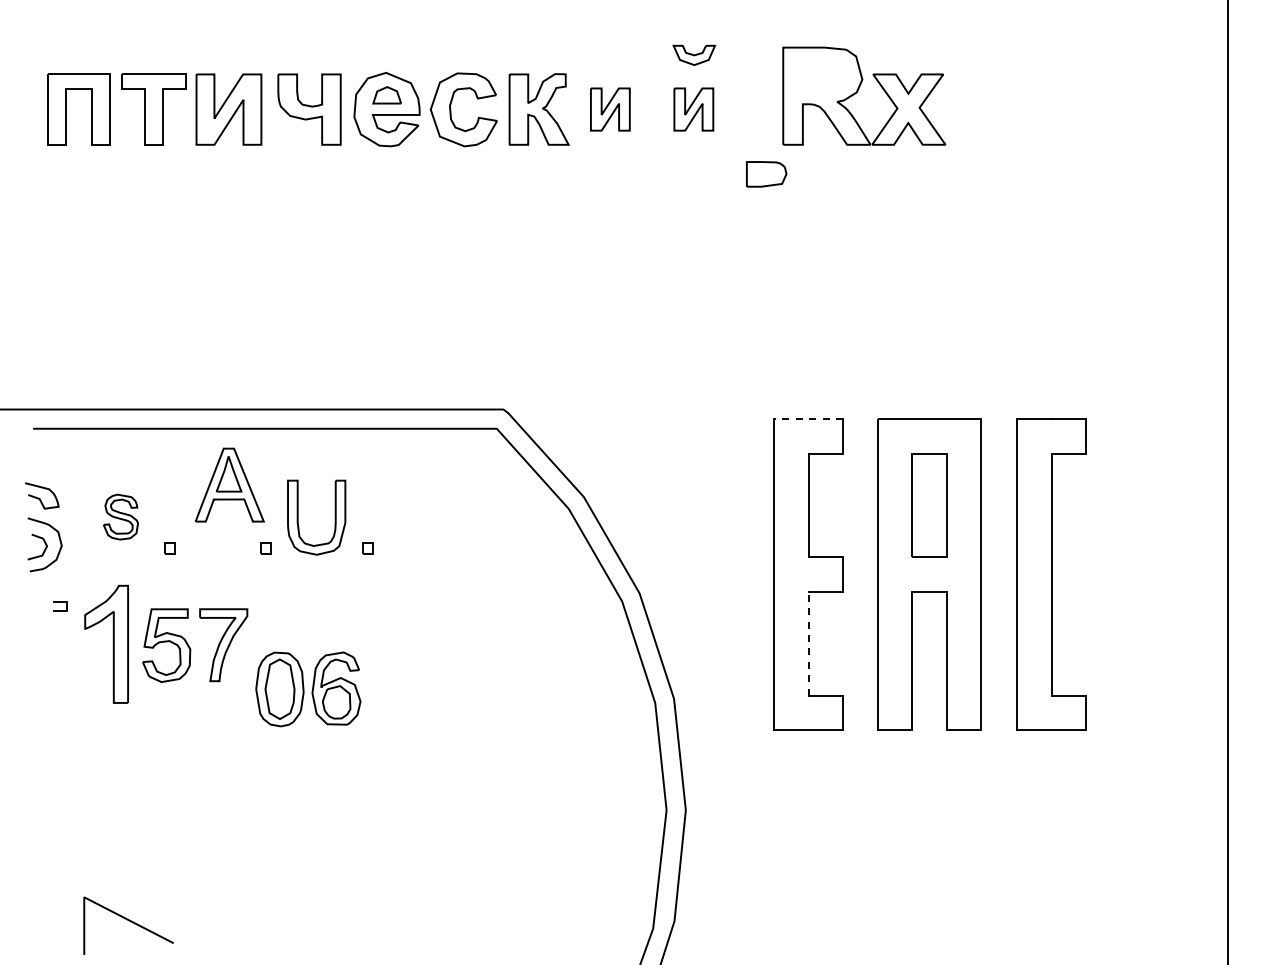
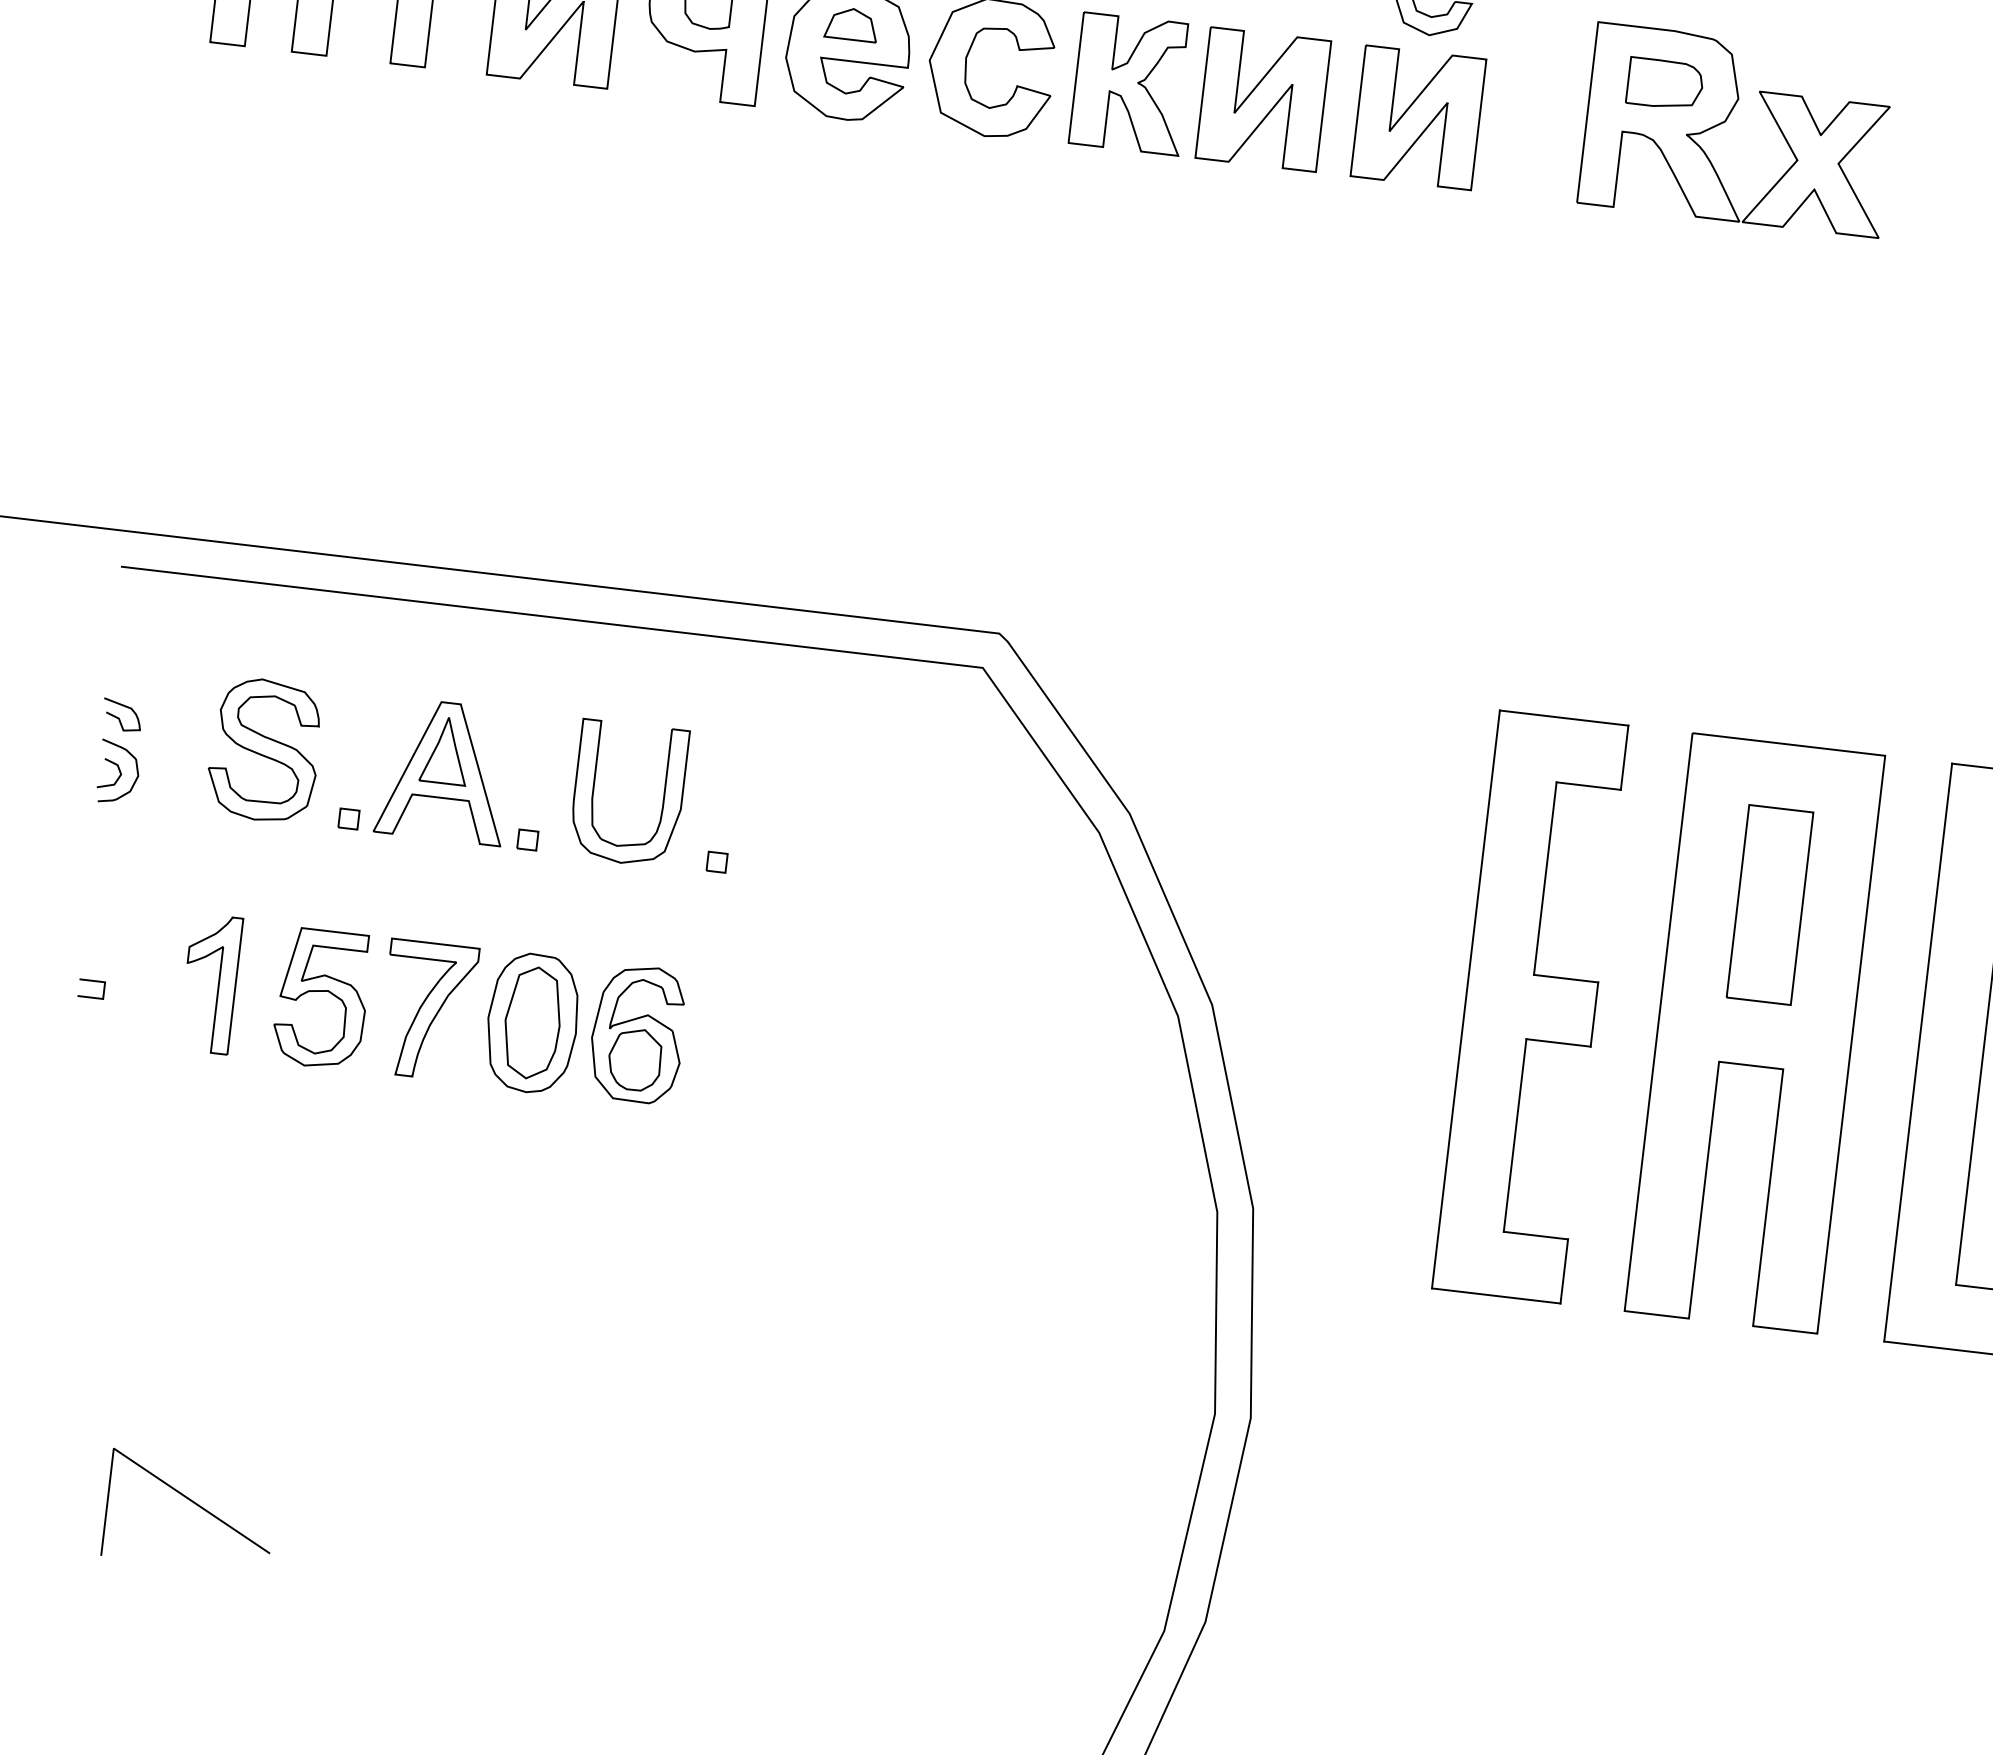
part: (610, 109) -> (1263, 99), size x1.67
part: (693, 109) -> (1418, 117), size x1.67
part: (766, 174) -> (1664, 84), moved
line: (808, 419) -> (1564, 718), dashed -> solid
part: (229, 484) -> (444, 769), moved
part: (120, 516) -> (264, 748), size x1.67
part: (44, 526) -> (120, 750), size x0.62
curve: (60, 602) -> (93, 981), moved
line: (808, 643) -> (1515, 1135), dashed -> solid
part: (106, 644) -> (210, 983), size x0.62
part: (308, 689) -> (585, 1029), moved

